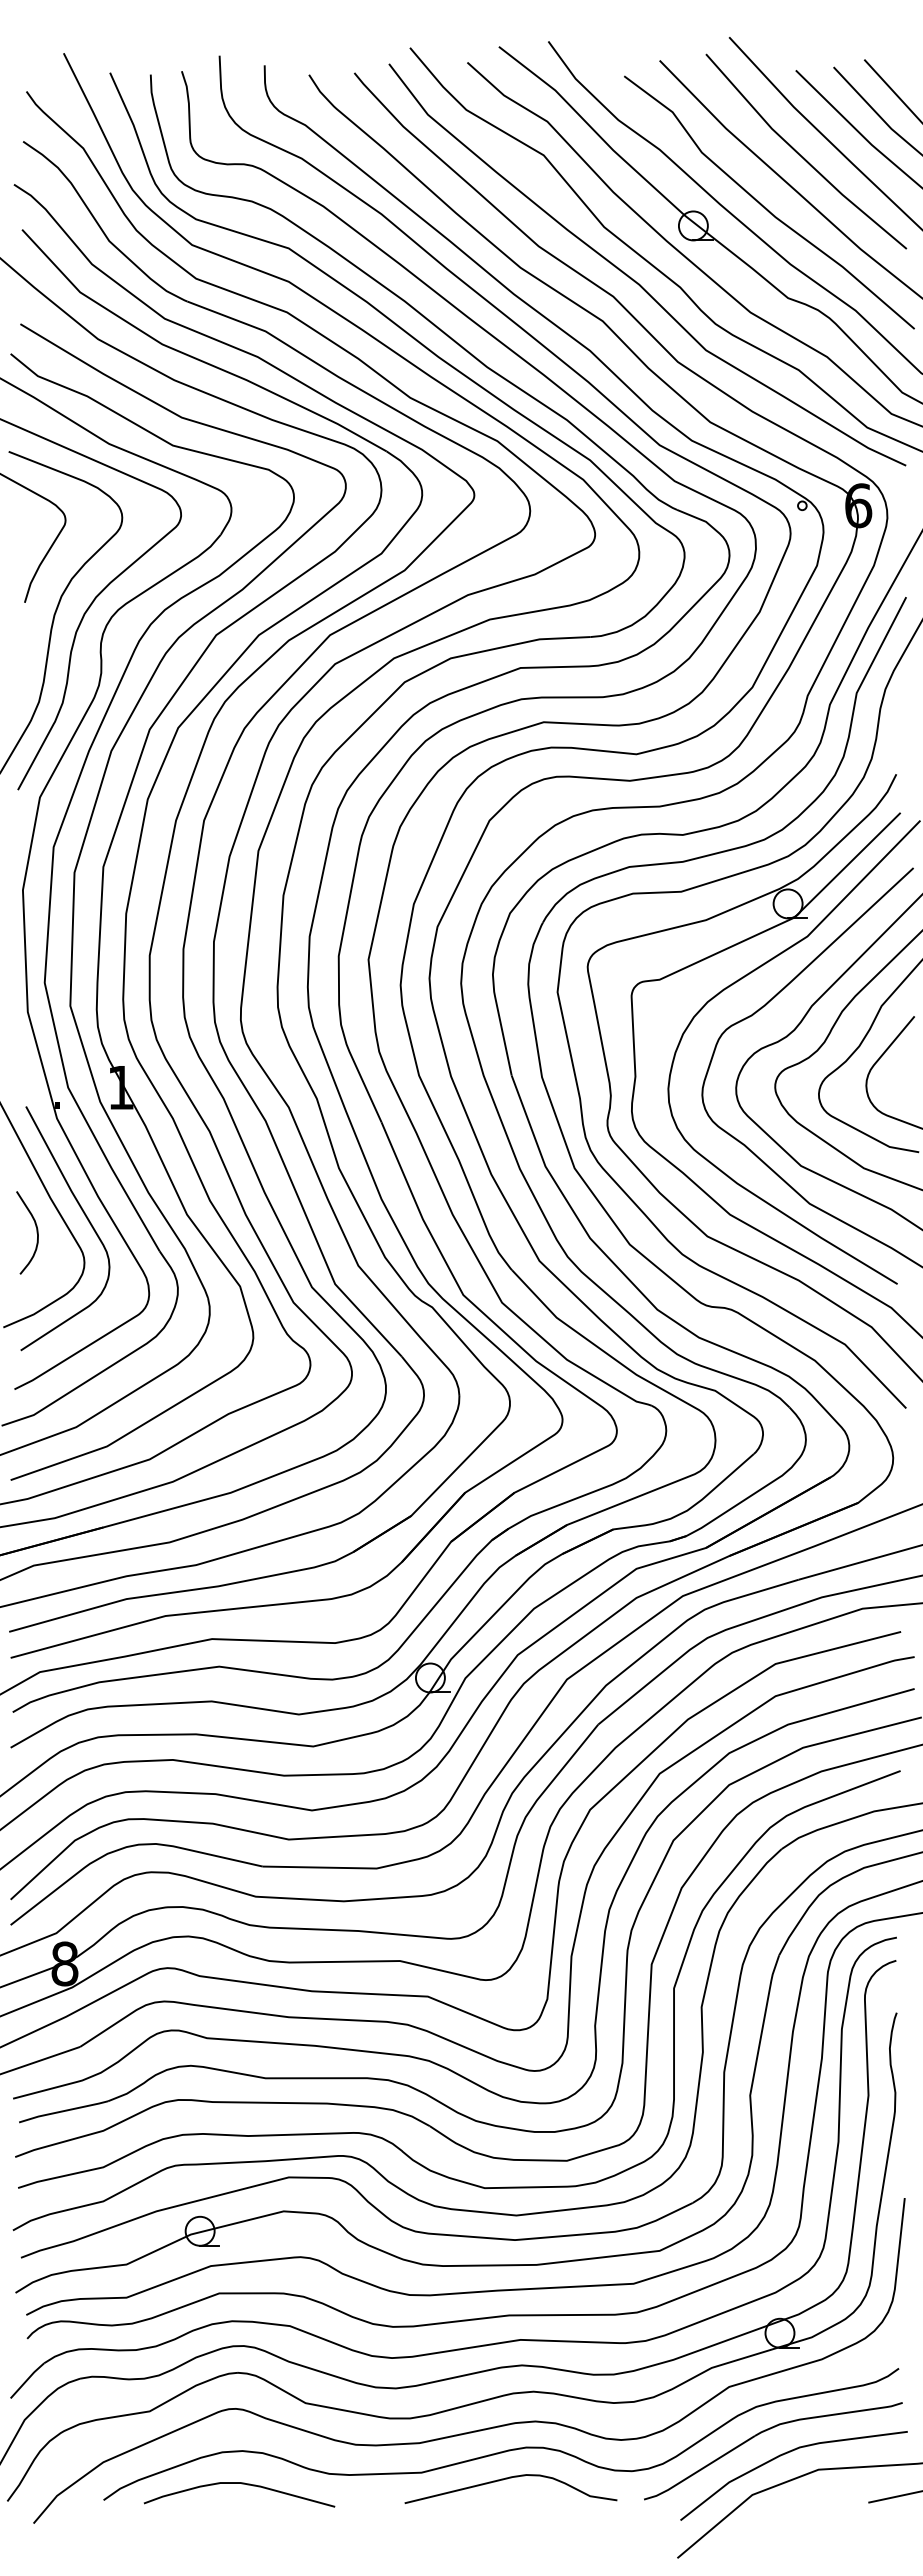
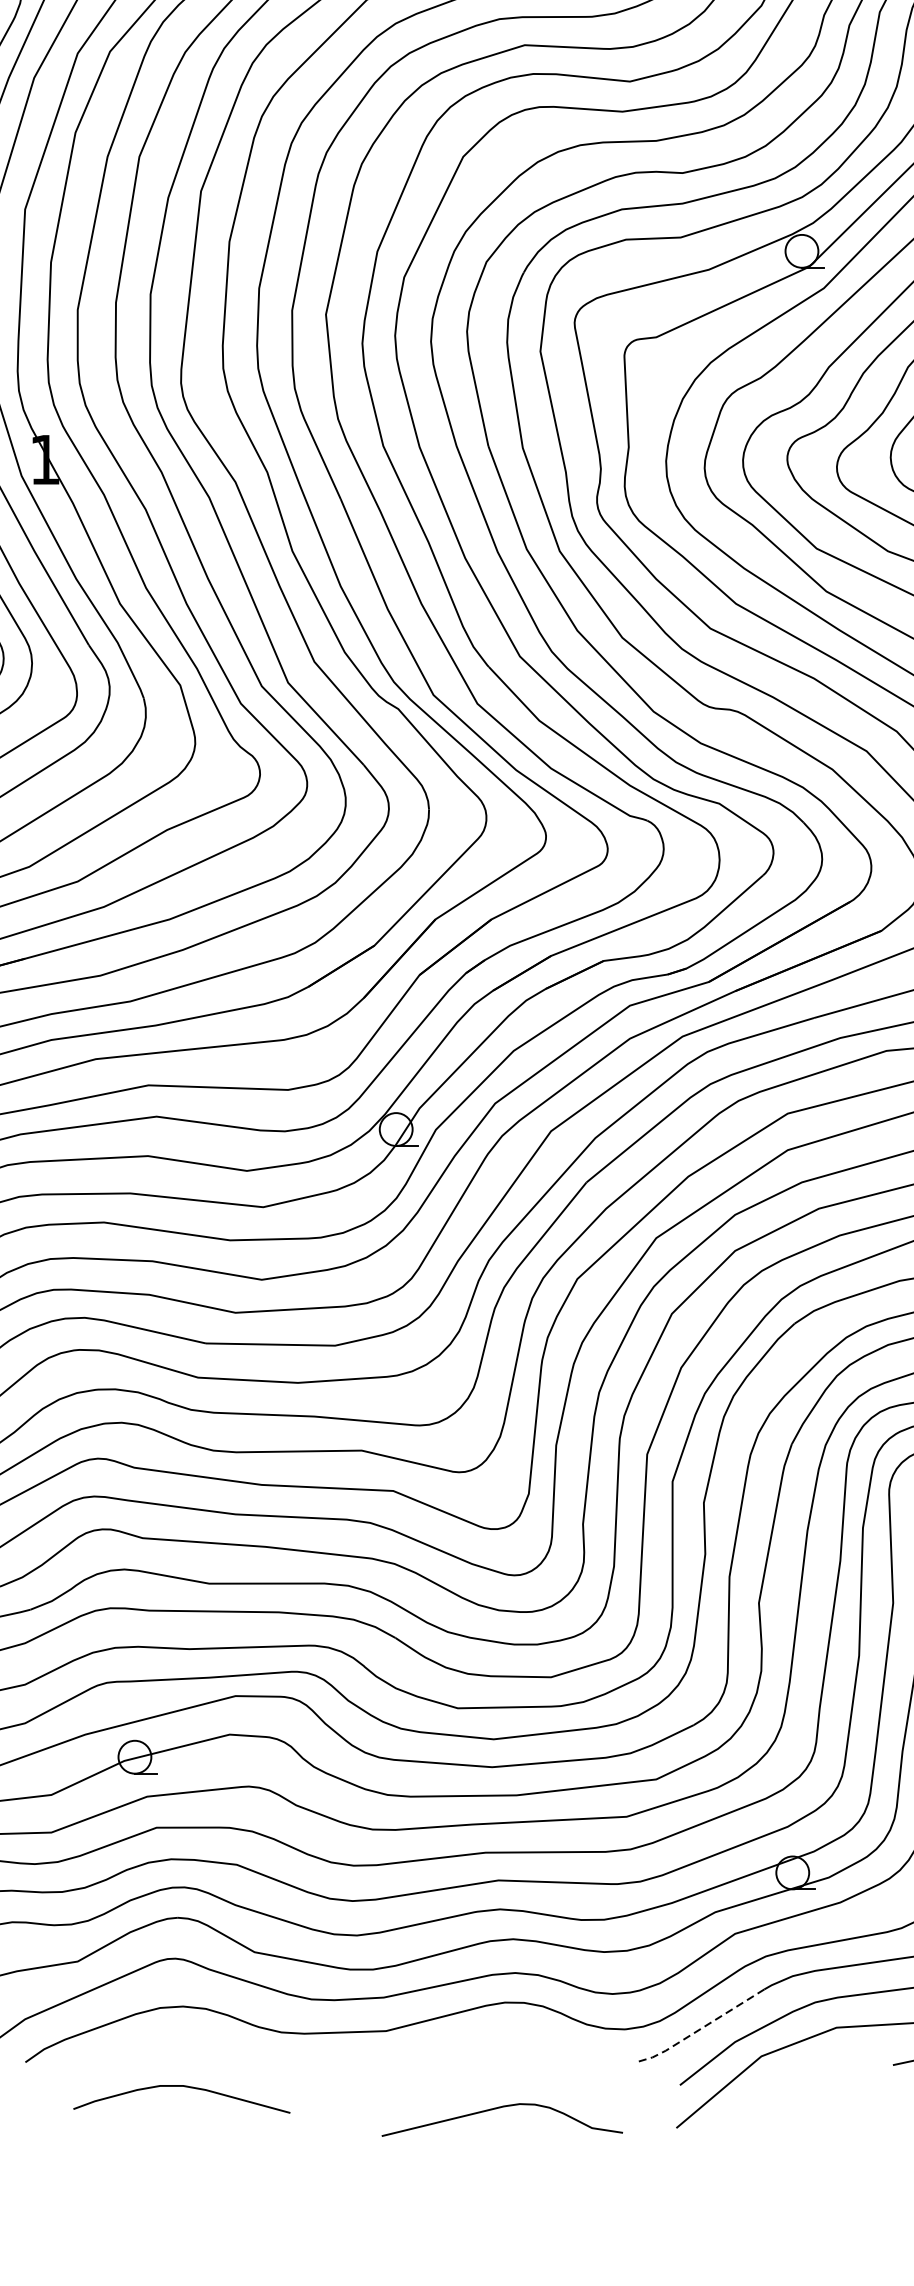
line: (699, 2470) -> (701, 2028), solid -> dashed
curve: (507, 2479) -> (498, 2109), moved
curve: (241, 2484) -> (184, 2087), moved

